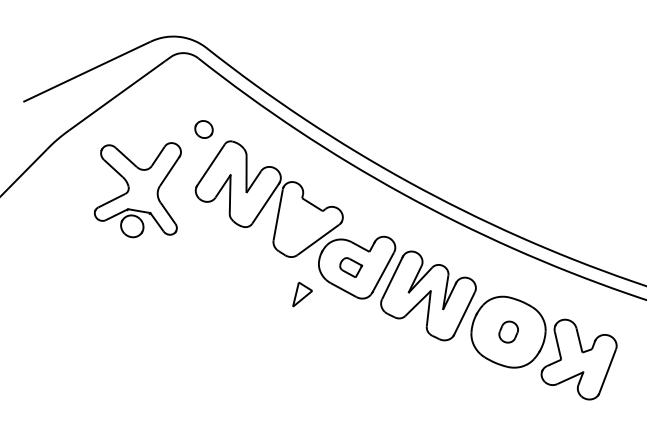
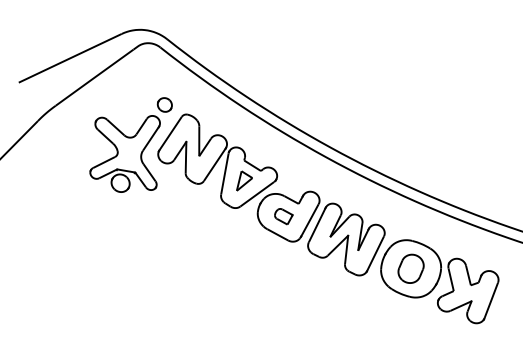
part: (137, 190) -> (124, 154), moved
part: (302, 294) -> (244, 180), moved
part: (508, 331) -> (411, 268), size x1.67

